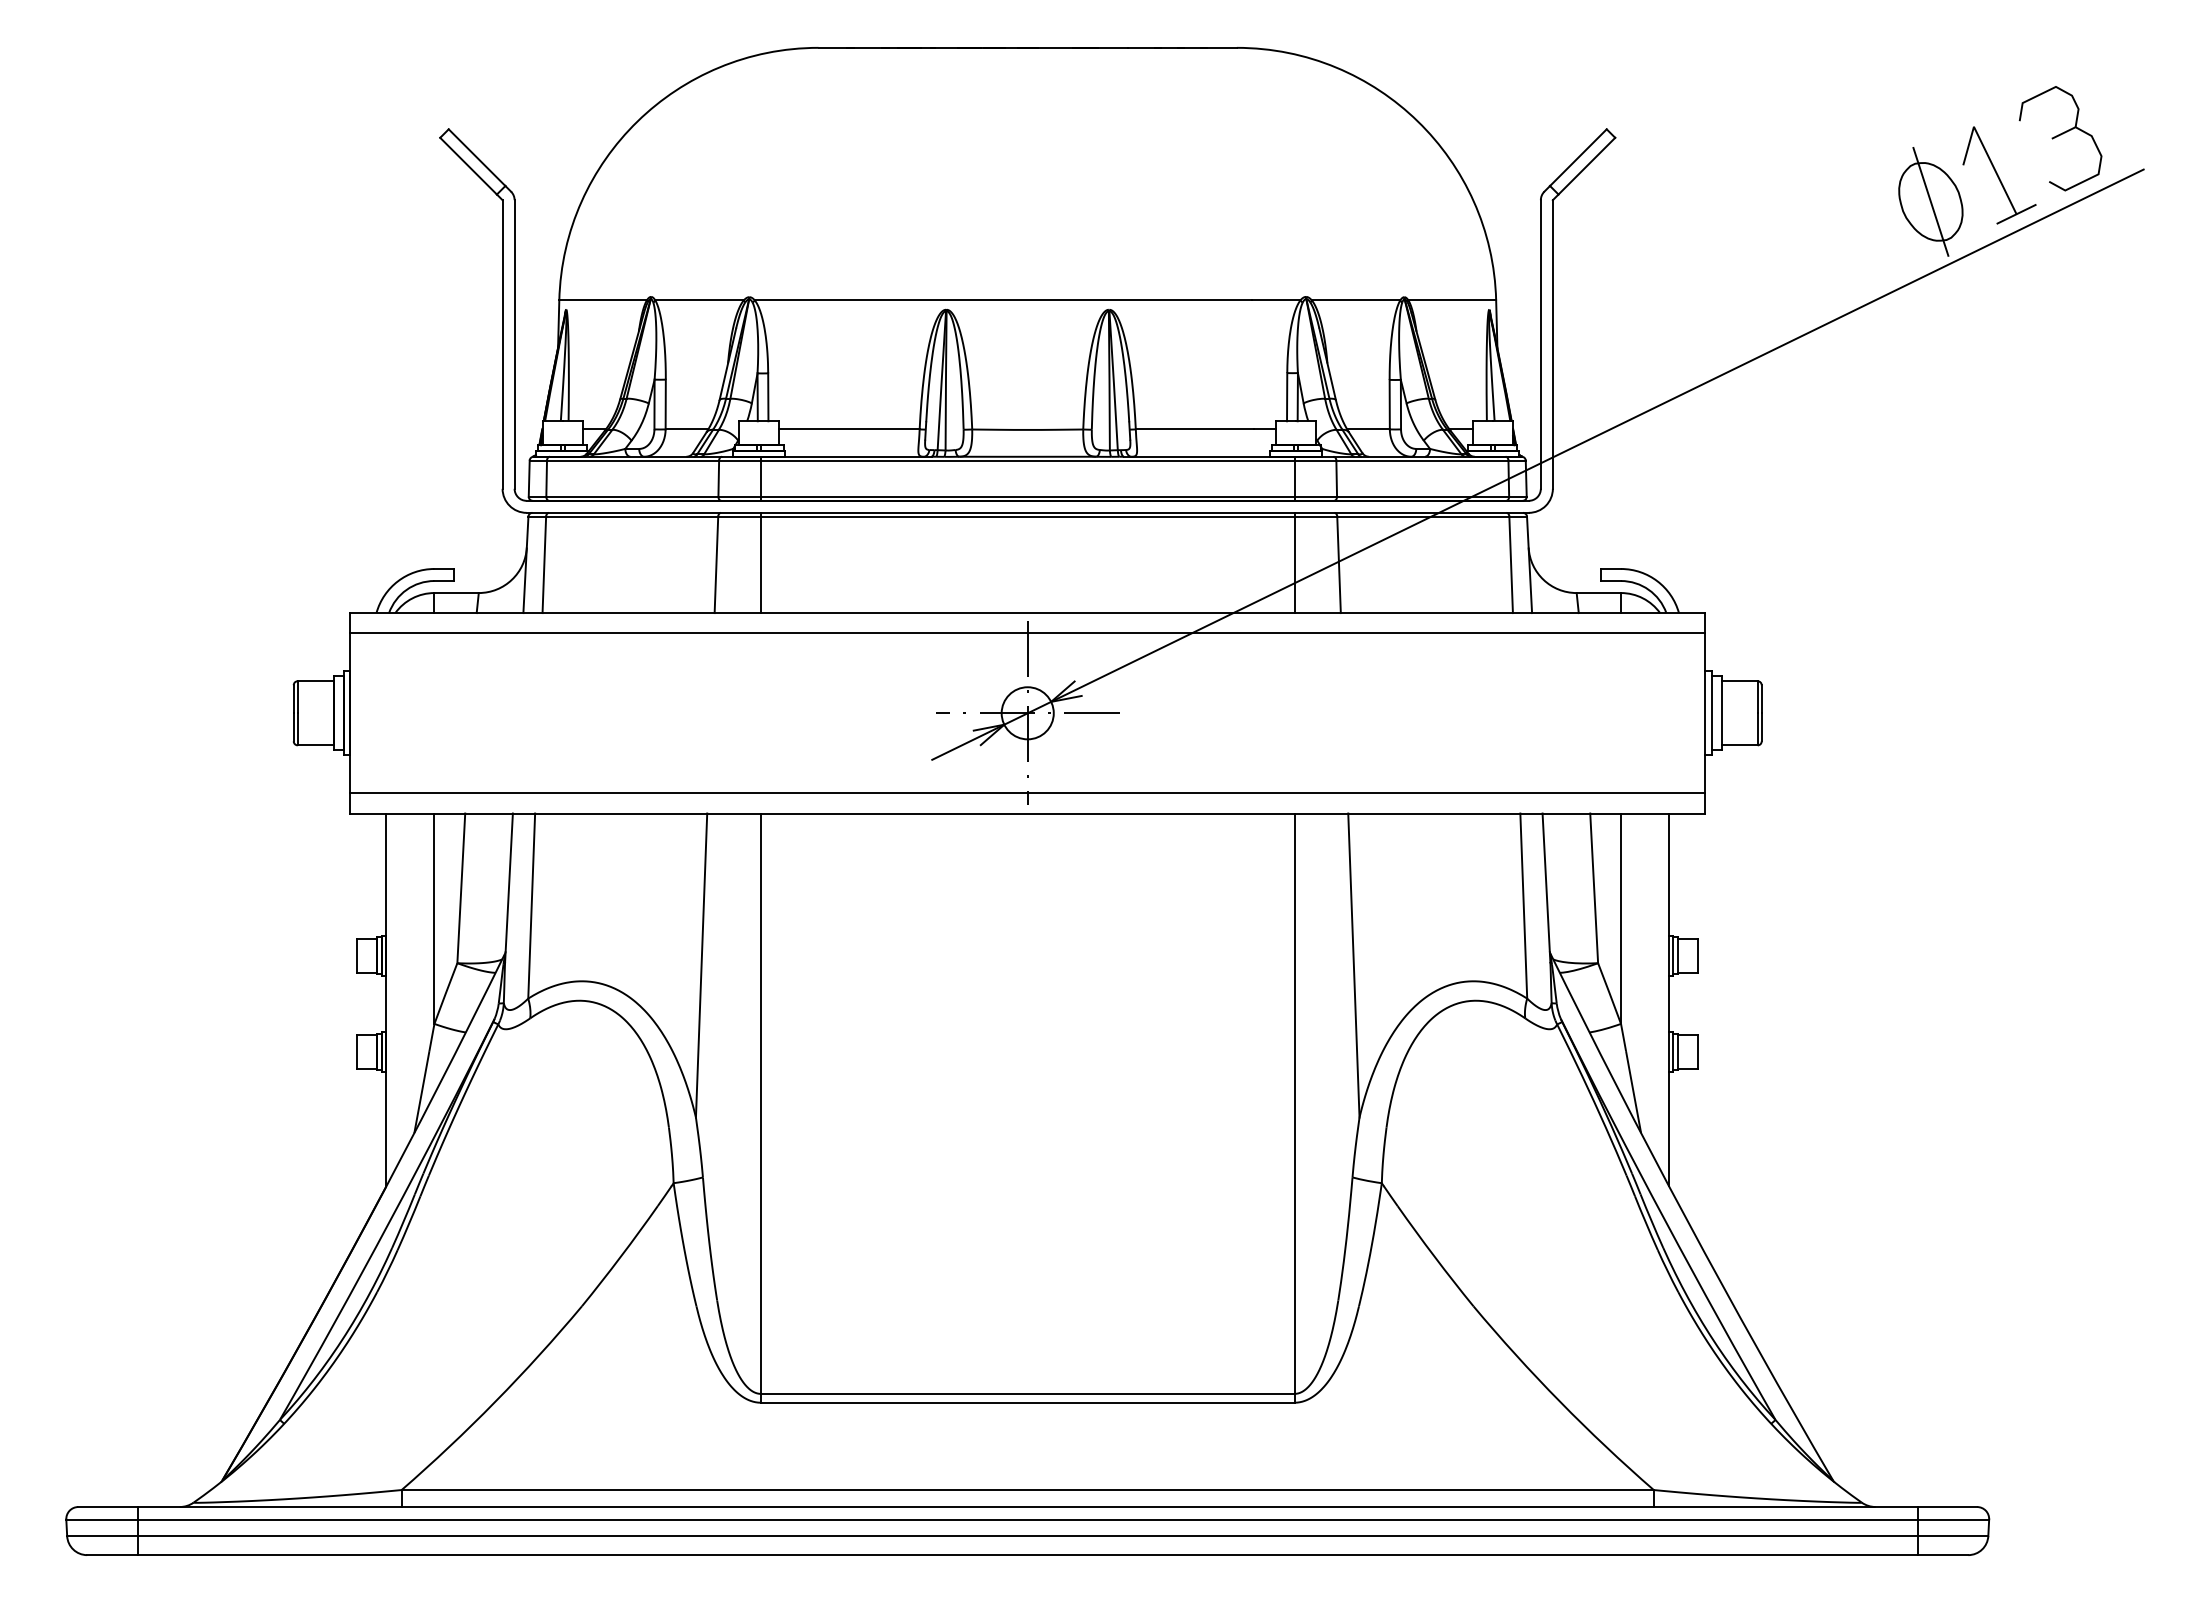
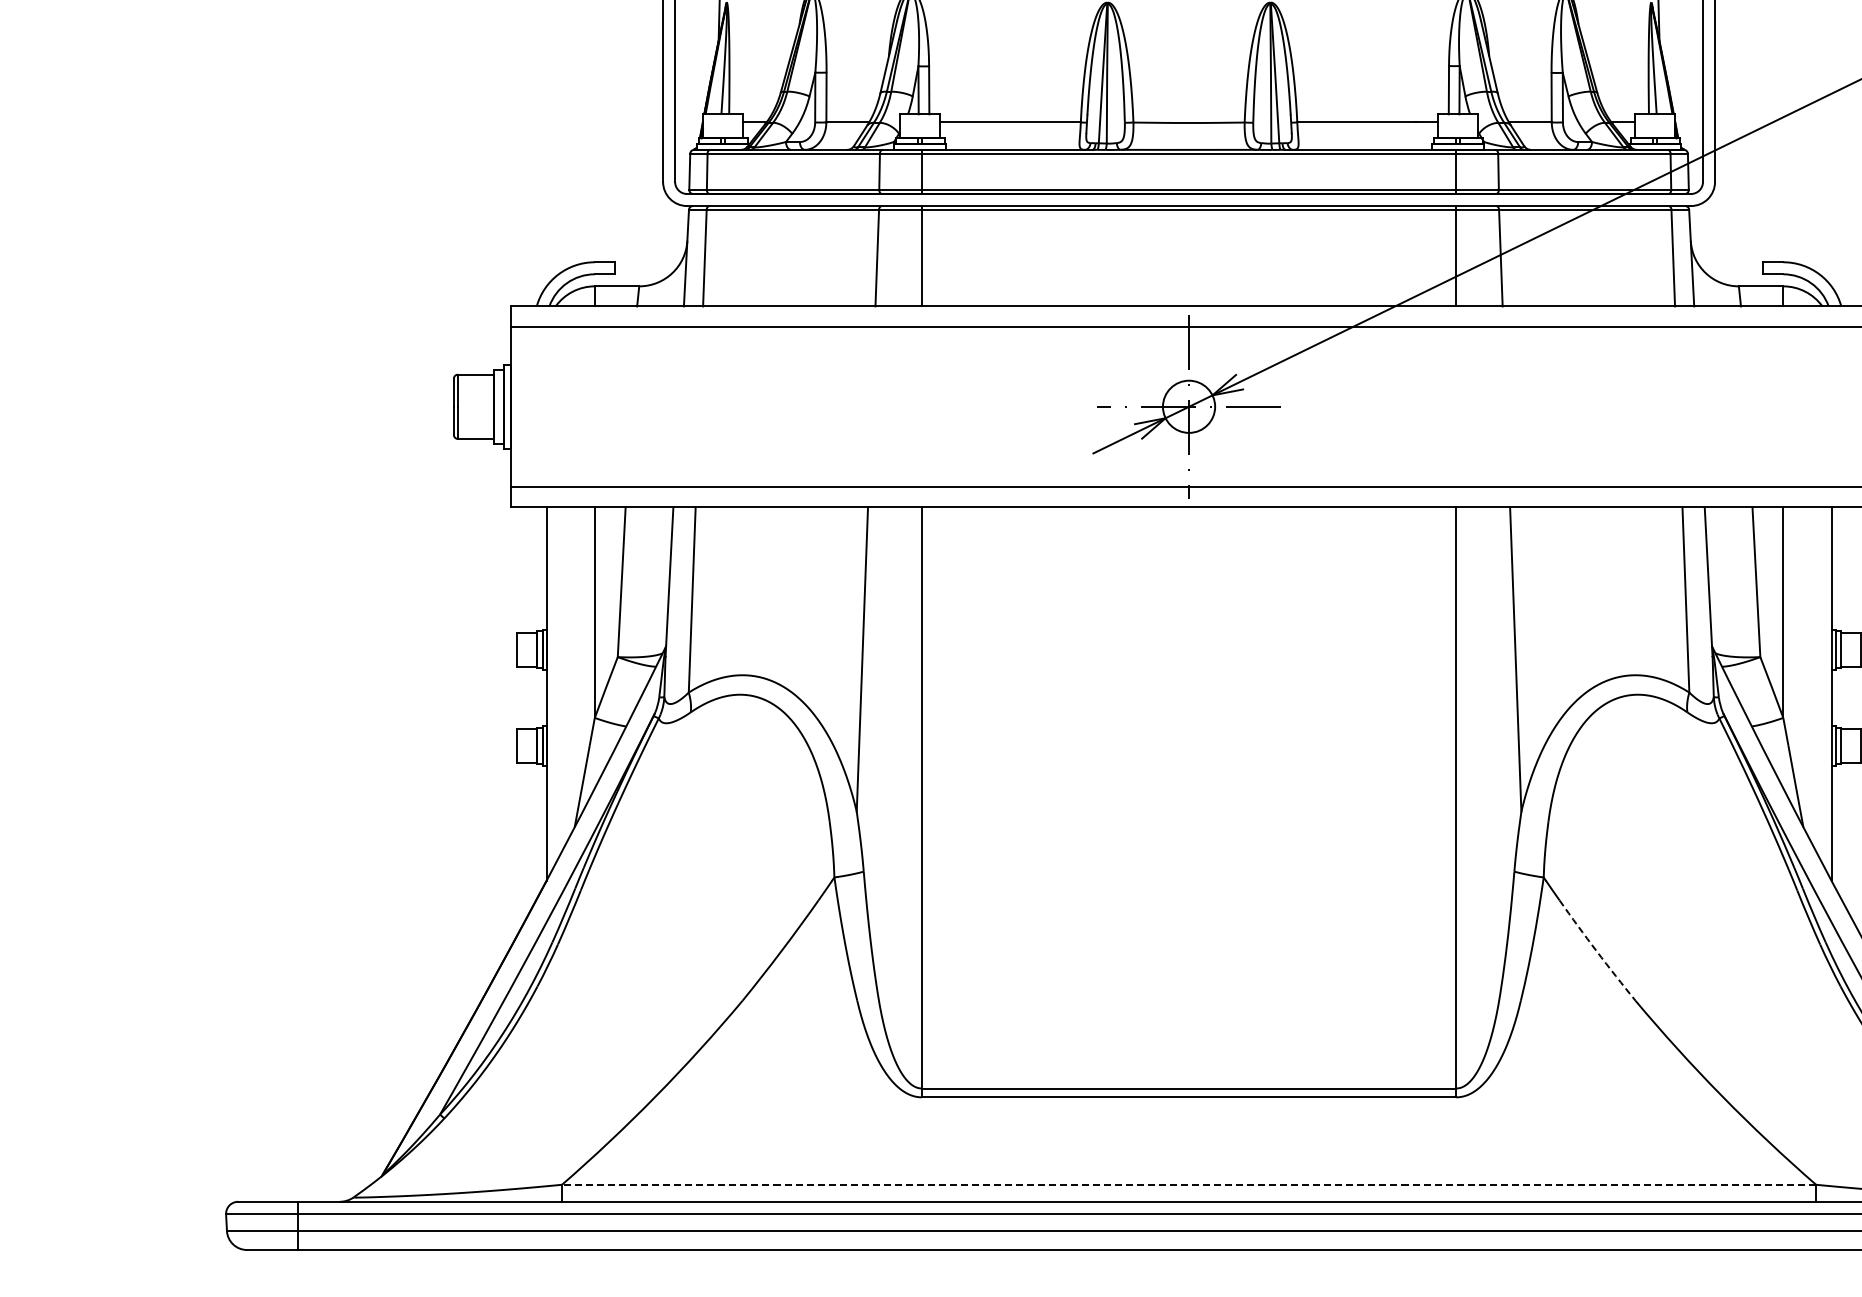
arc: (1434, 1256) -> (1596, 950), solid -> dashed
line: (1027, 1490) -> (1188, 1185), solid -> dashed

